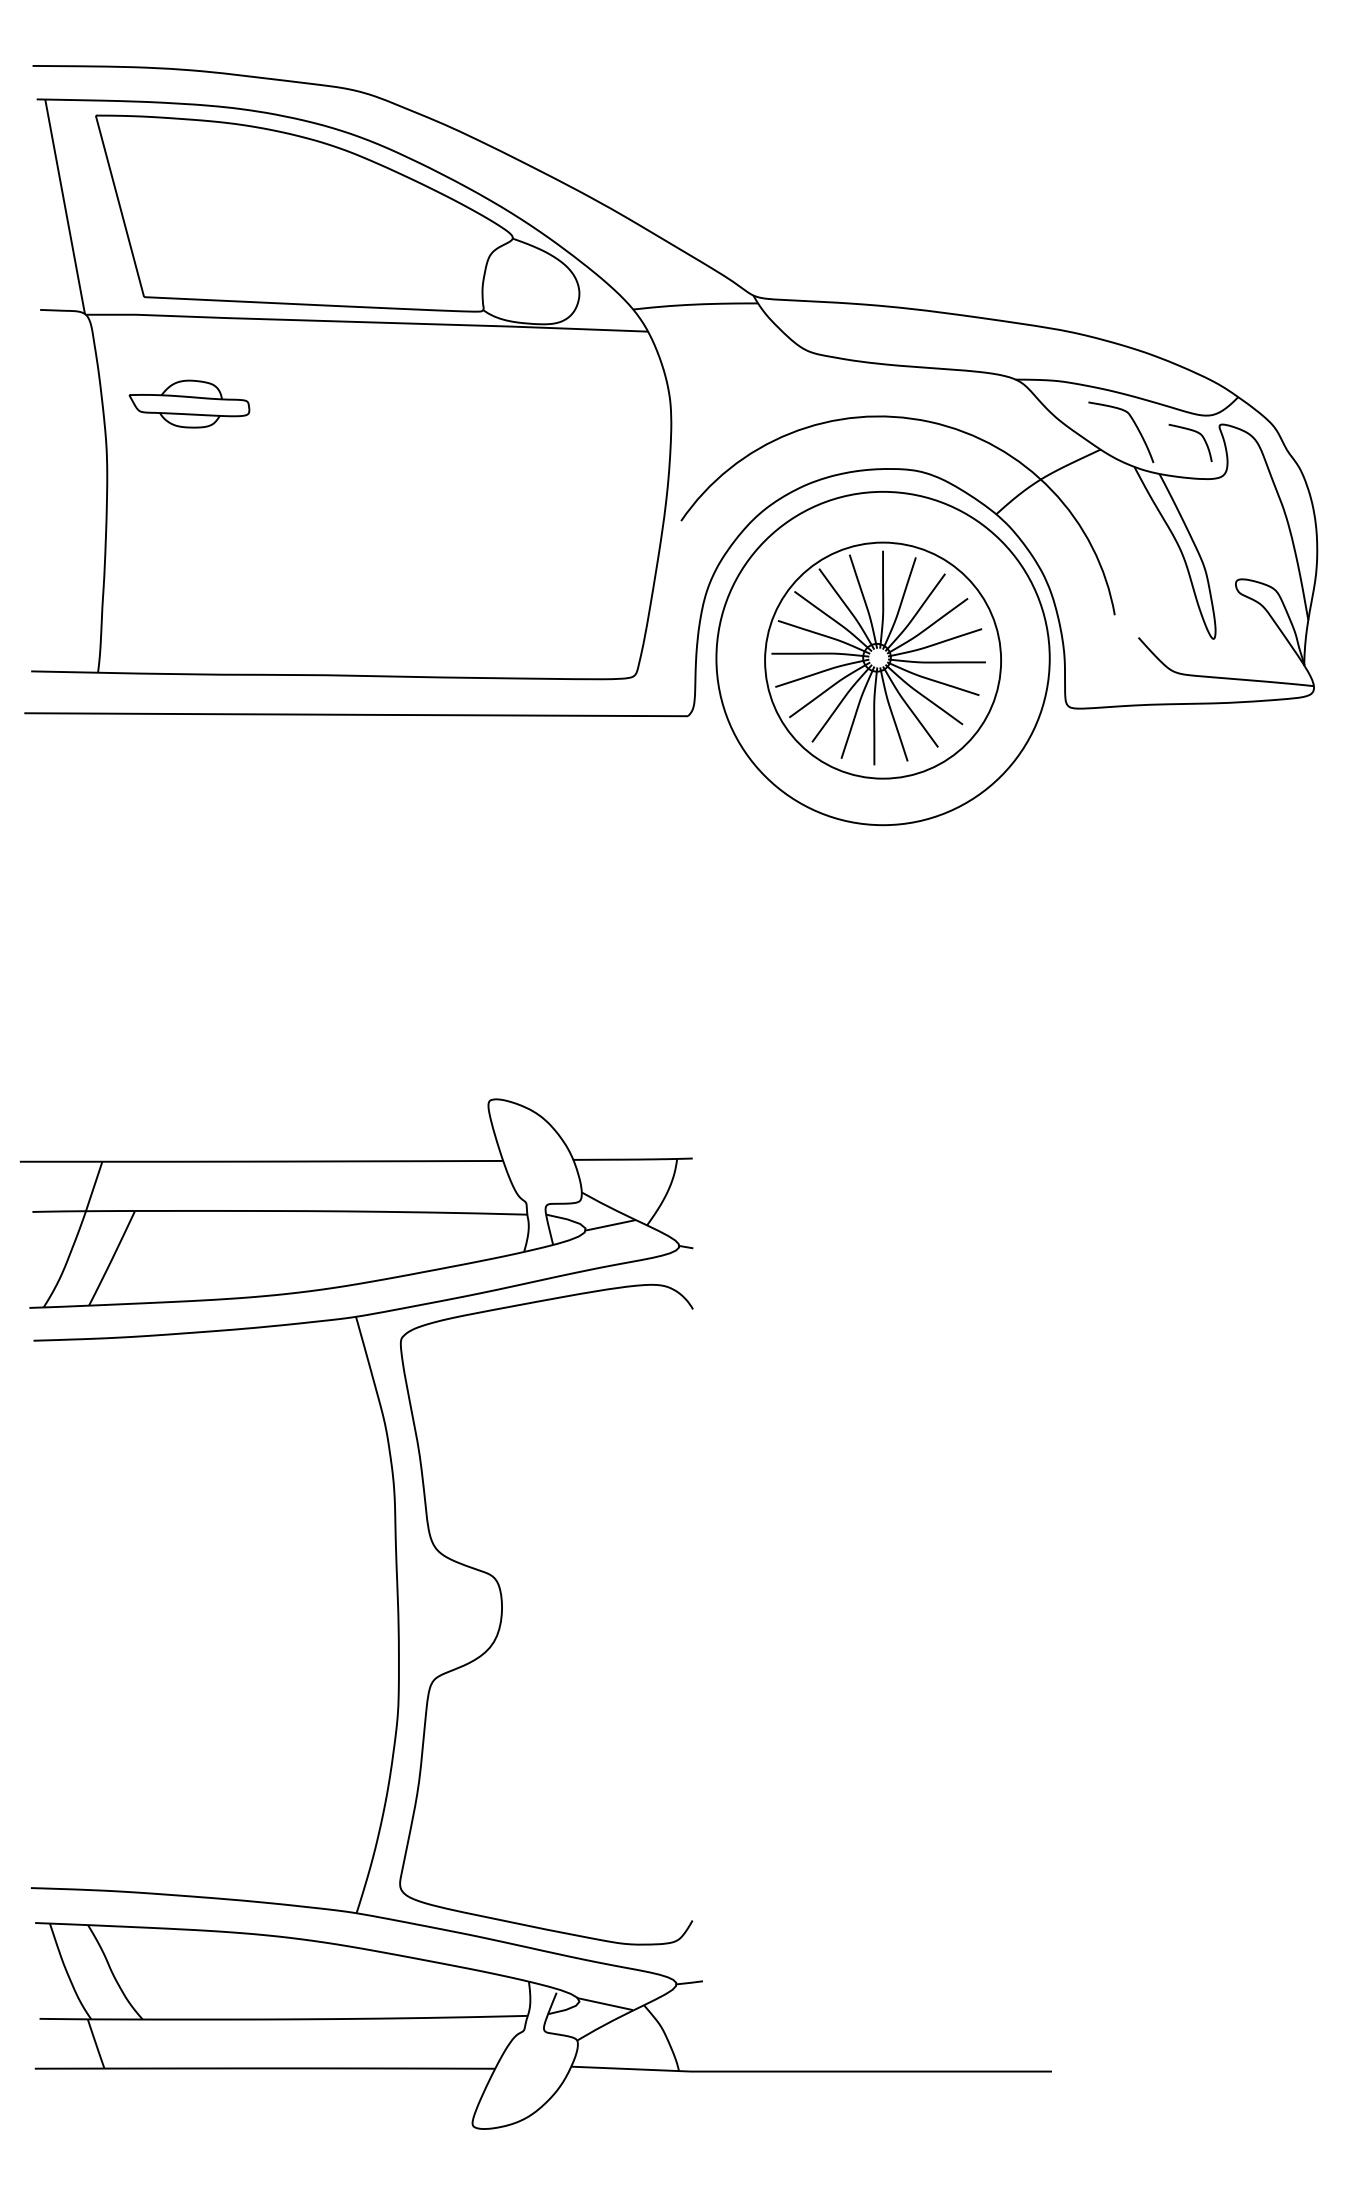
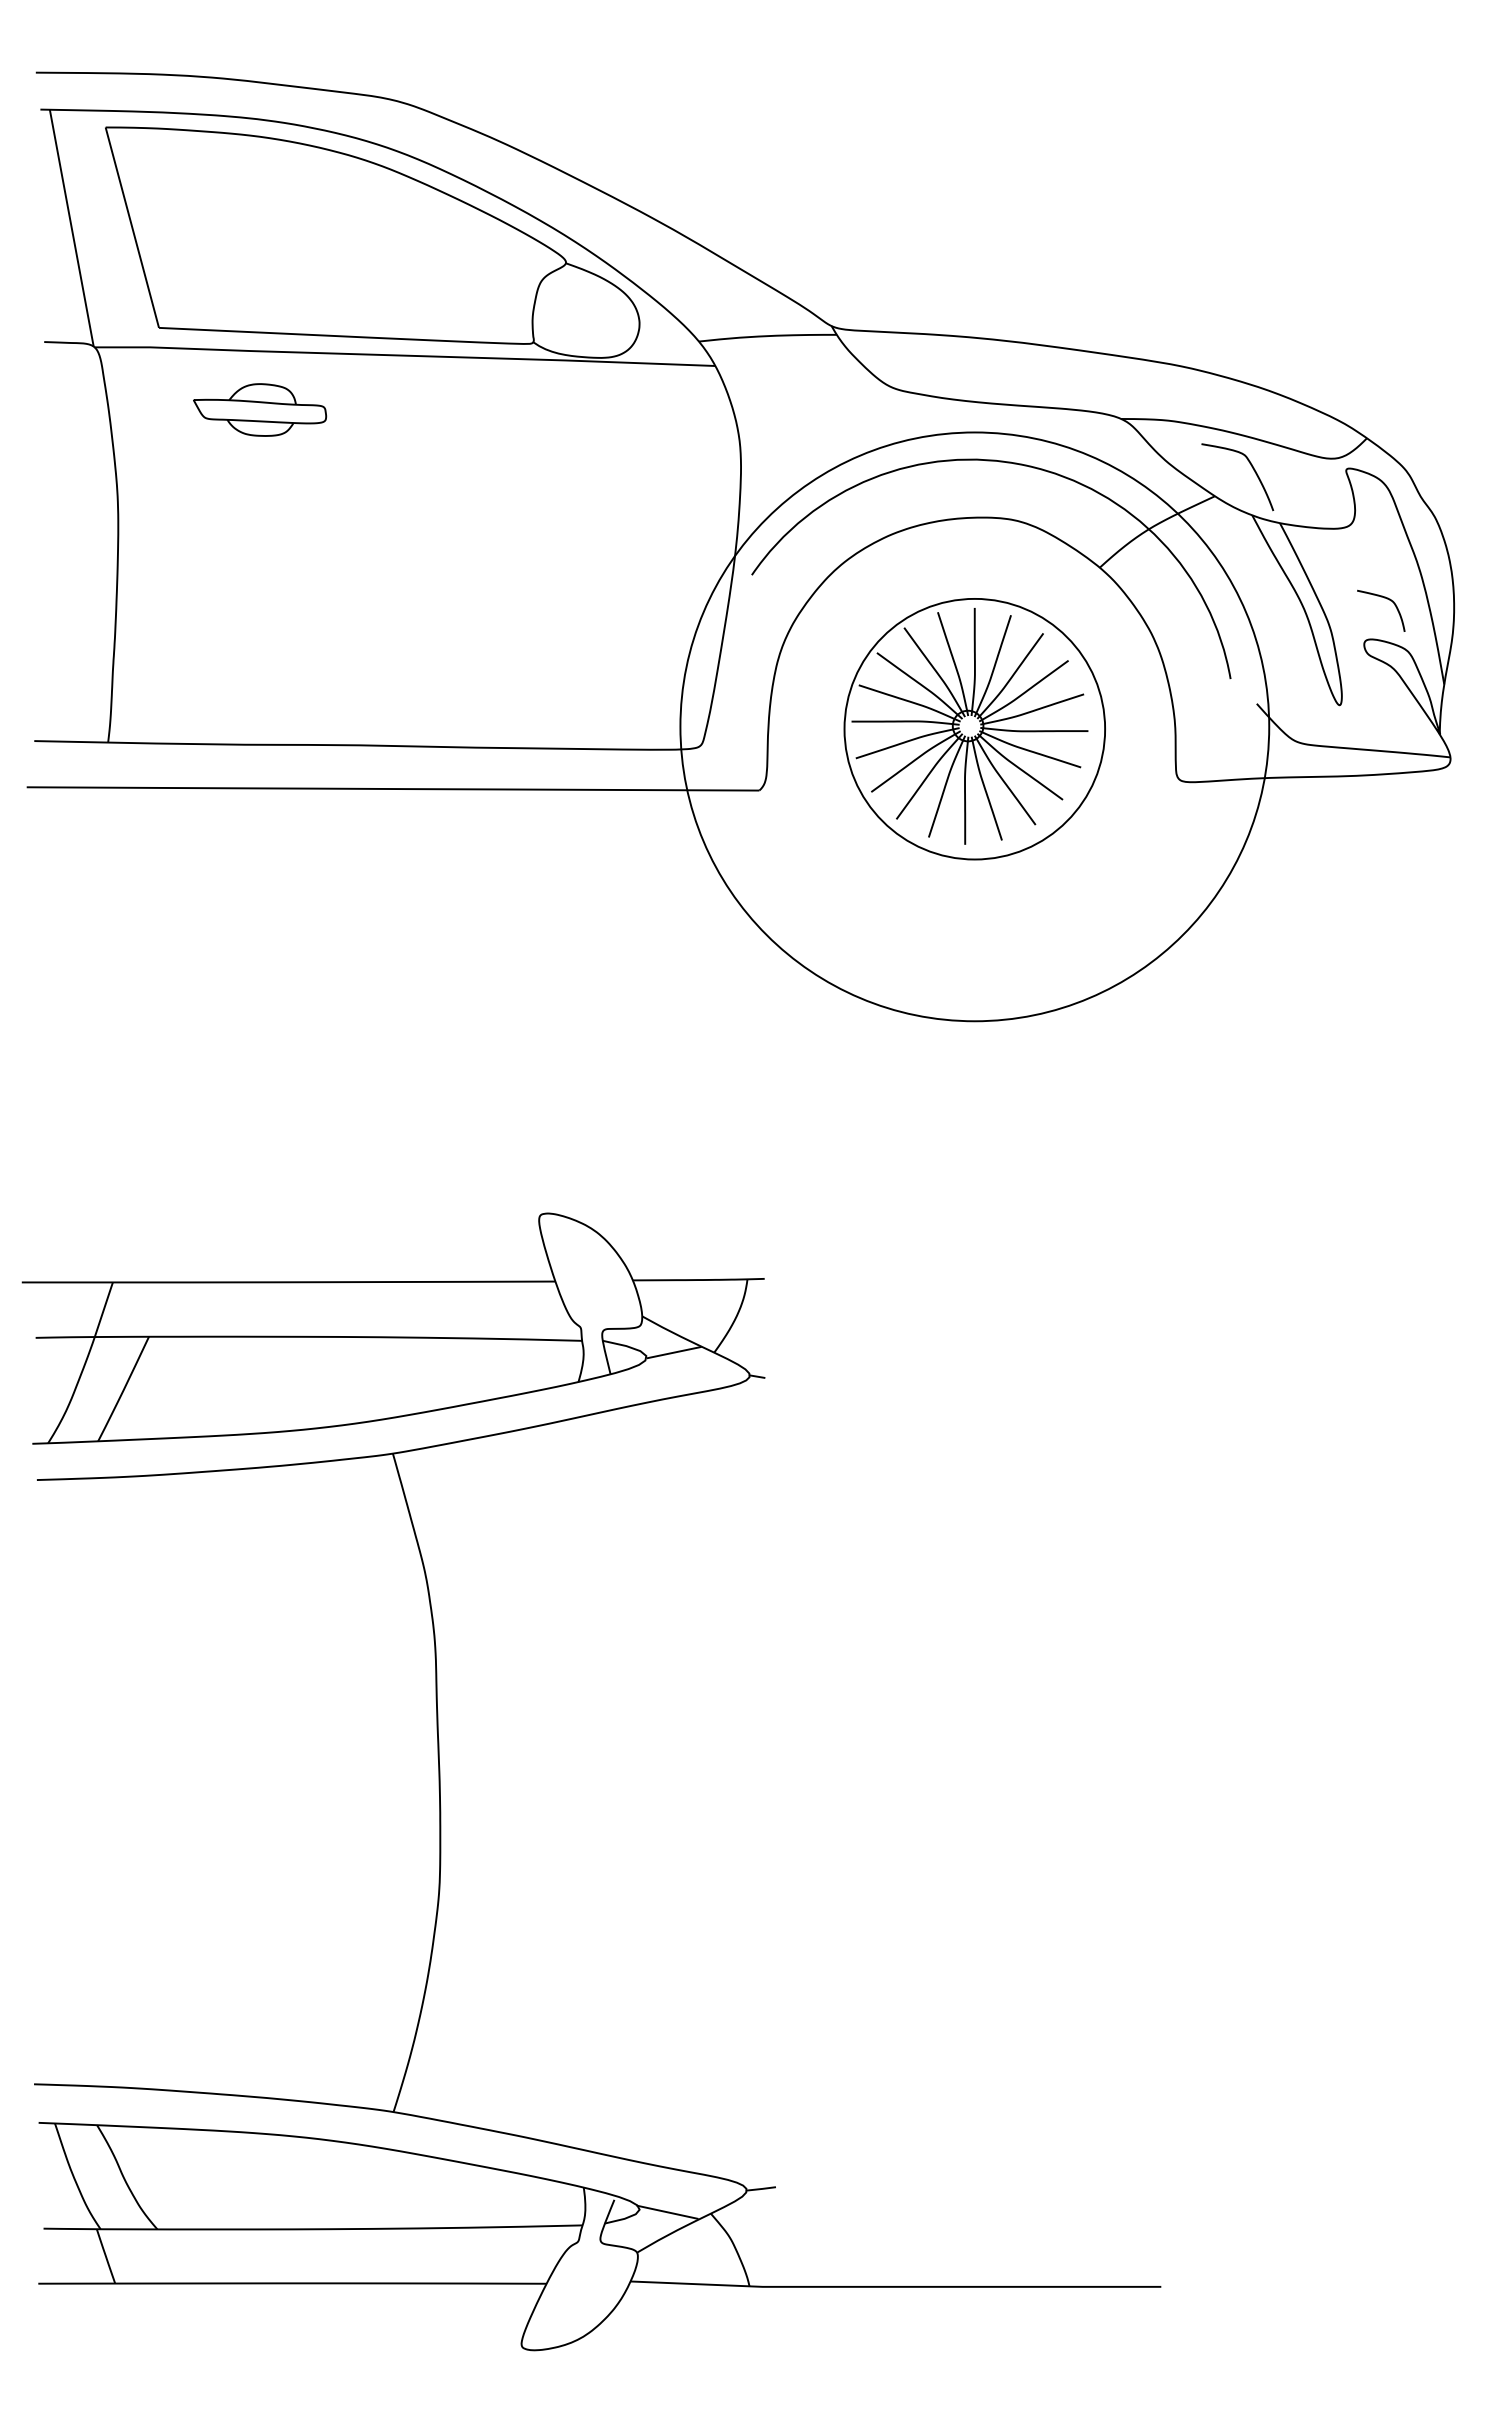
part: (189, 403) -> (260, 409), moved
curve: (1193, 431) -> (1384, 598), moved
circle: (882, 658) -> (974, 726), size x1.6
curve: (503, 1607) -> (555, 1774), removed

